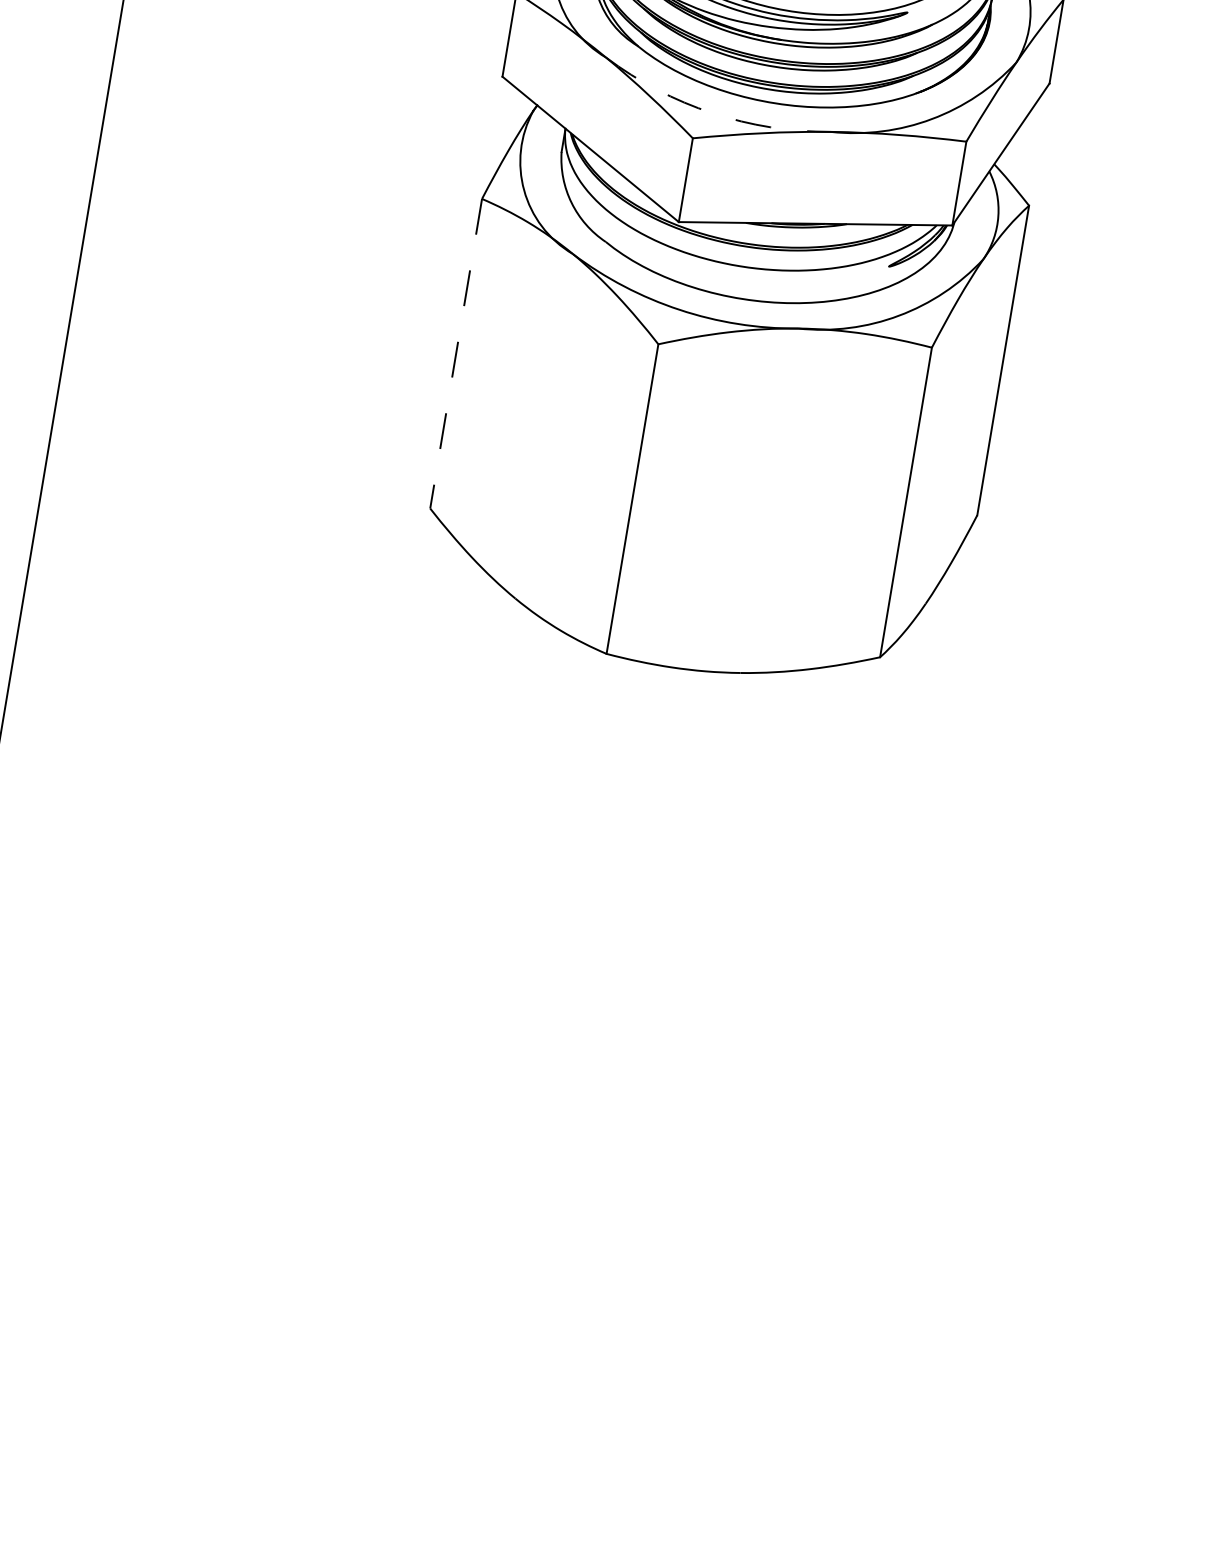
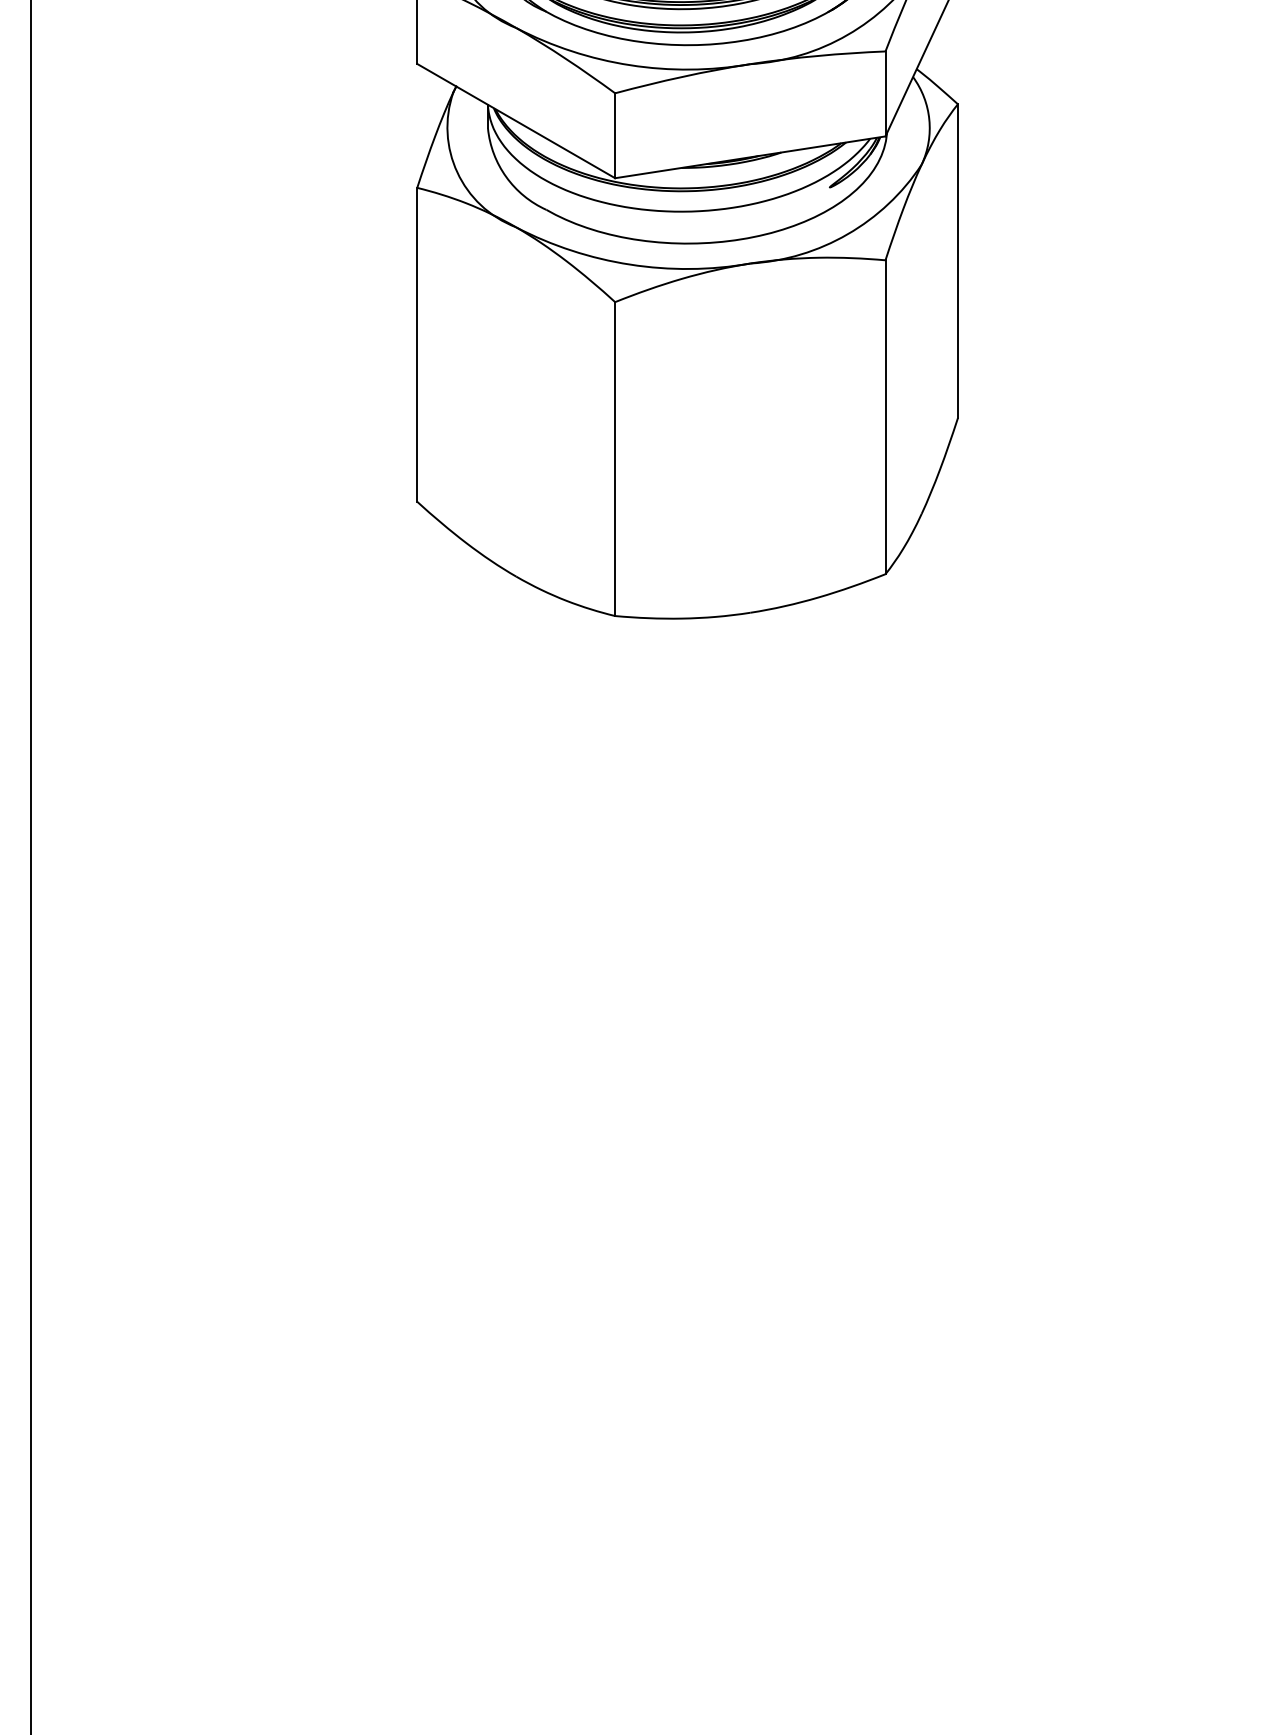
arc: (712, 113) -> (630, 65), dashed -> solid
line: (456, 353) -> (417, 344), dashed -> solid

